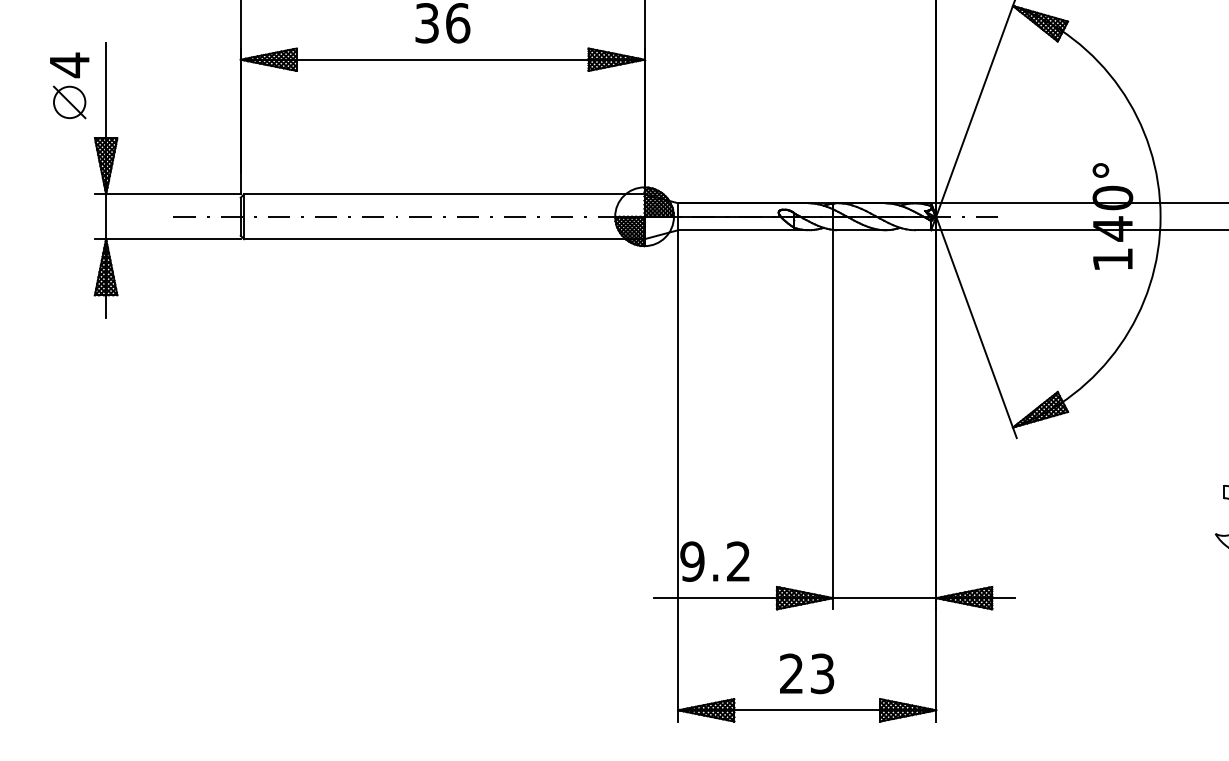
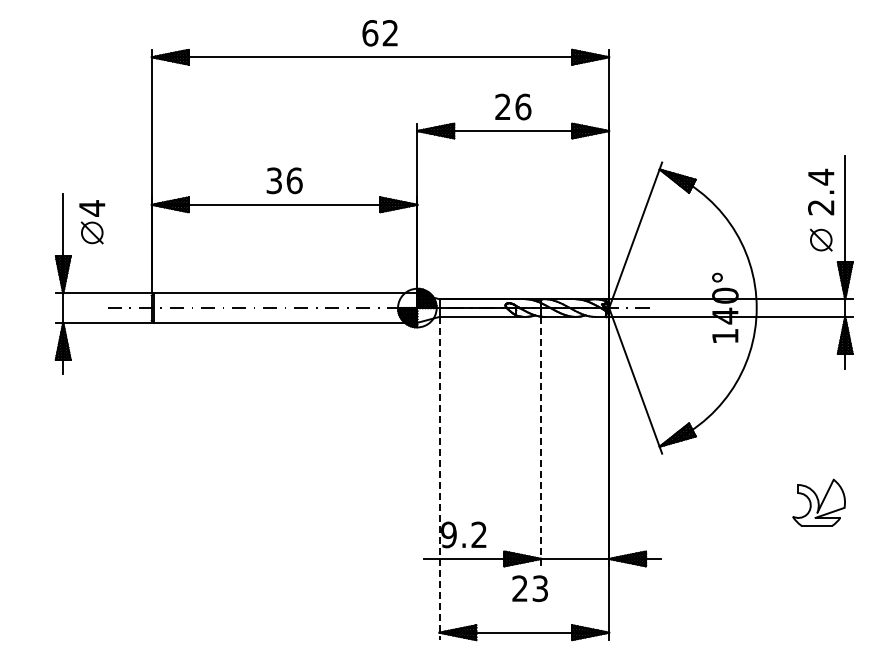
part: (70, 86) -> (92, 222), moved
line: (833, 419) -> (541, 441), solid -> dashed
line: (678, 475) -> (439, 478), solid -> dashed
text: (805, 673) -> (529, 588), moved

